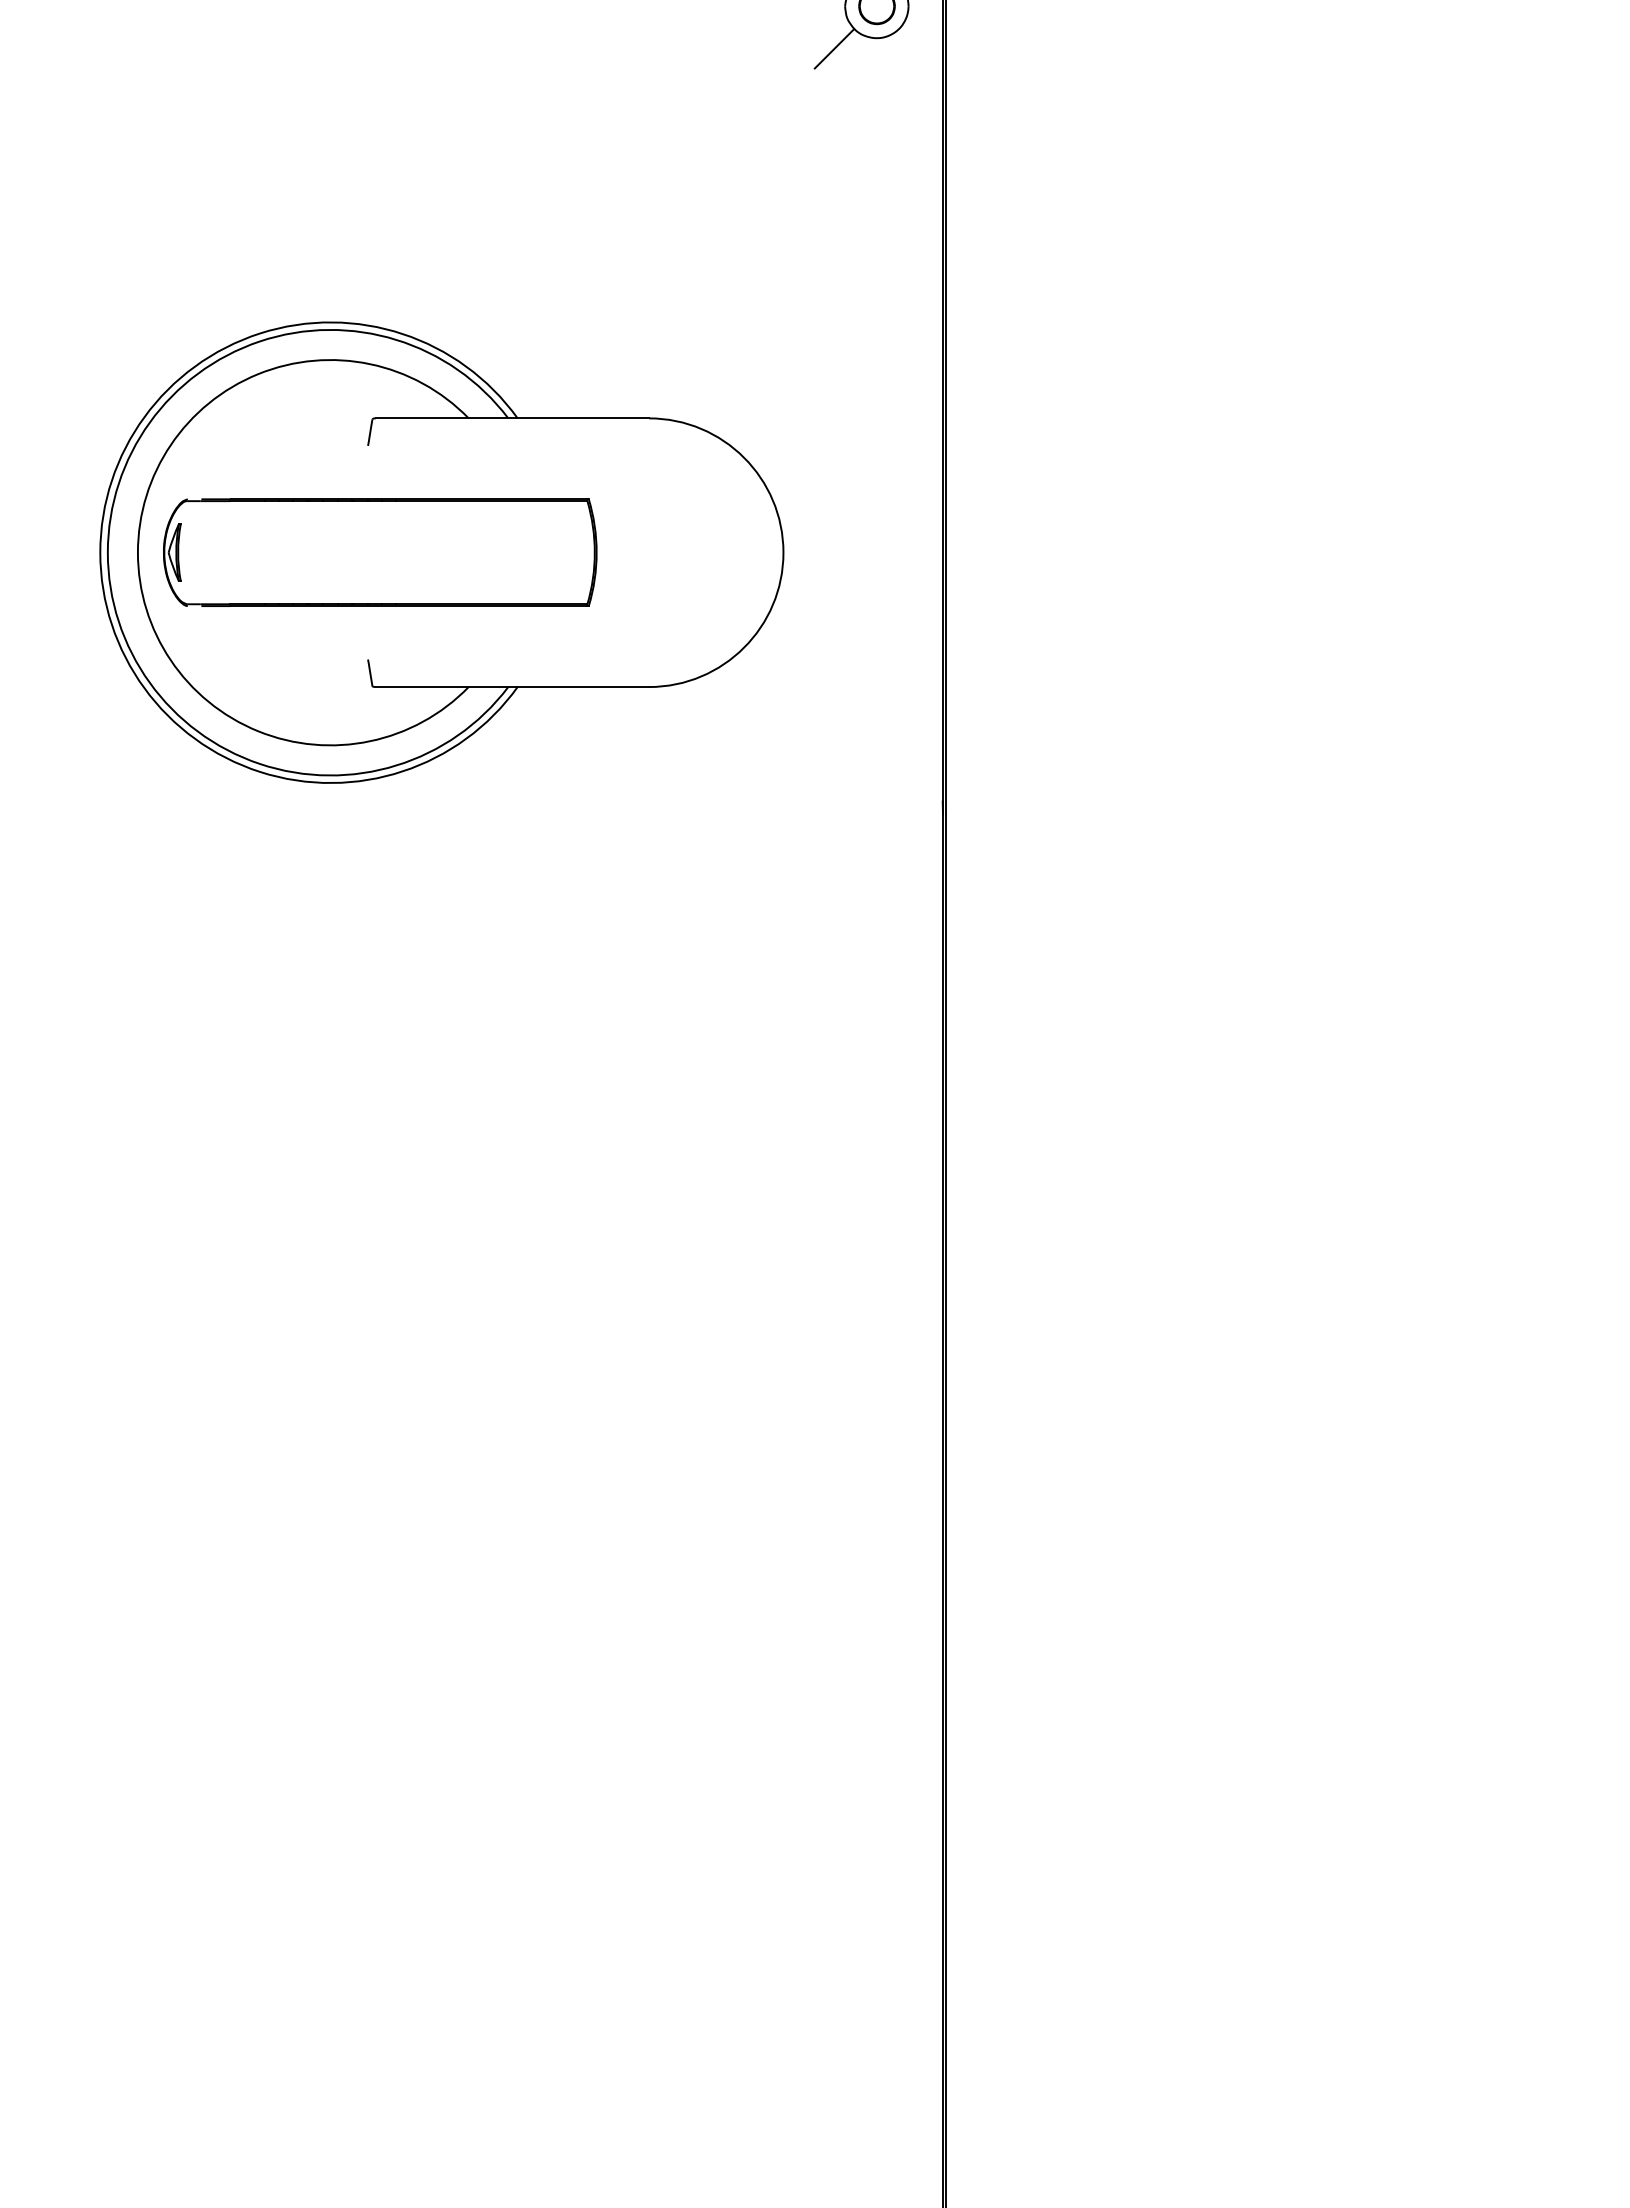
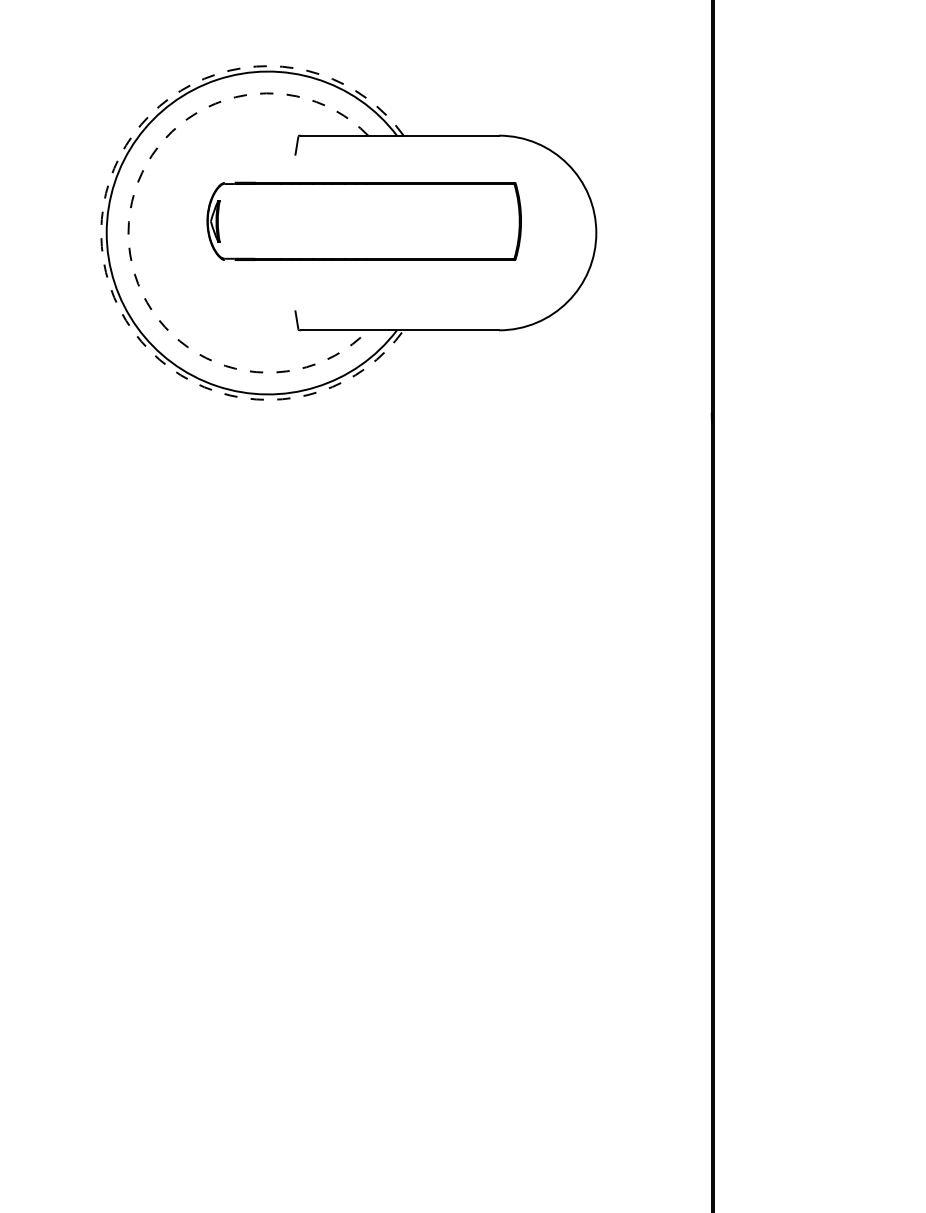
arc: (100, 552) -> (101, 232), solid -> dashed
arc: (137, 552) -> (128, 232), solid -> dashed
part: (380, 552) -> (364, 221), moved

